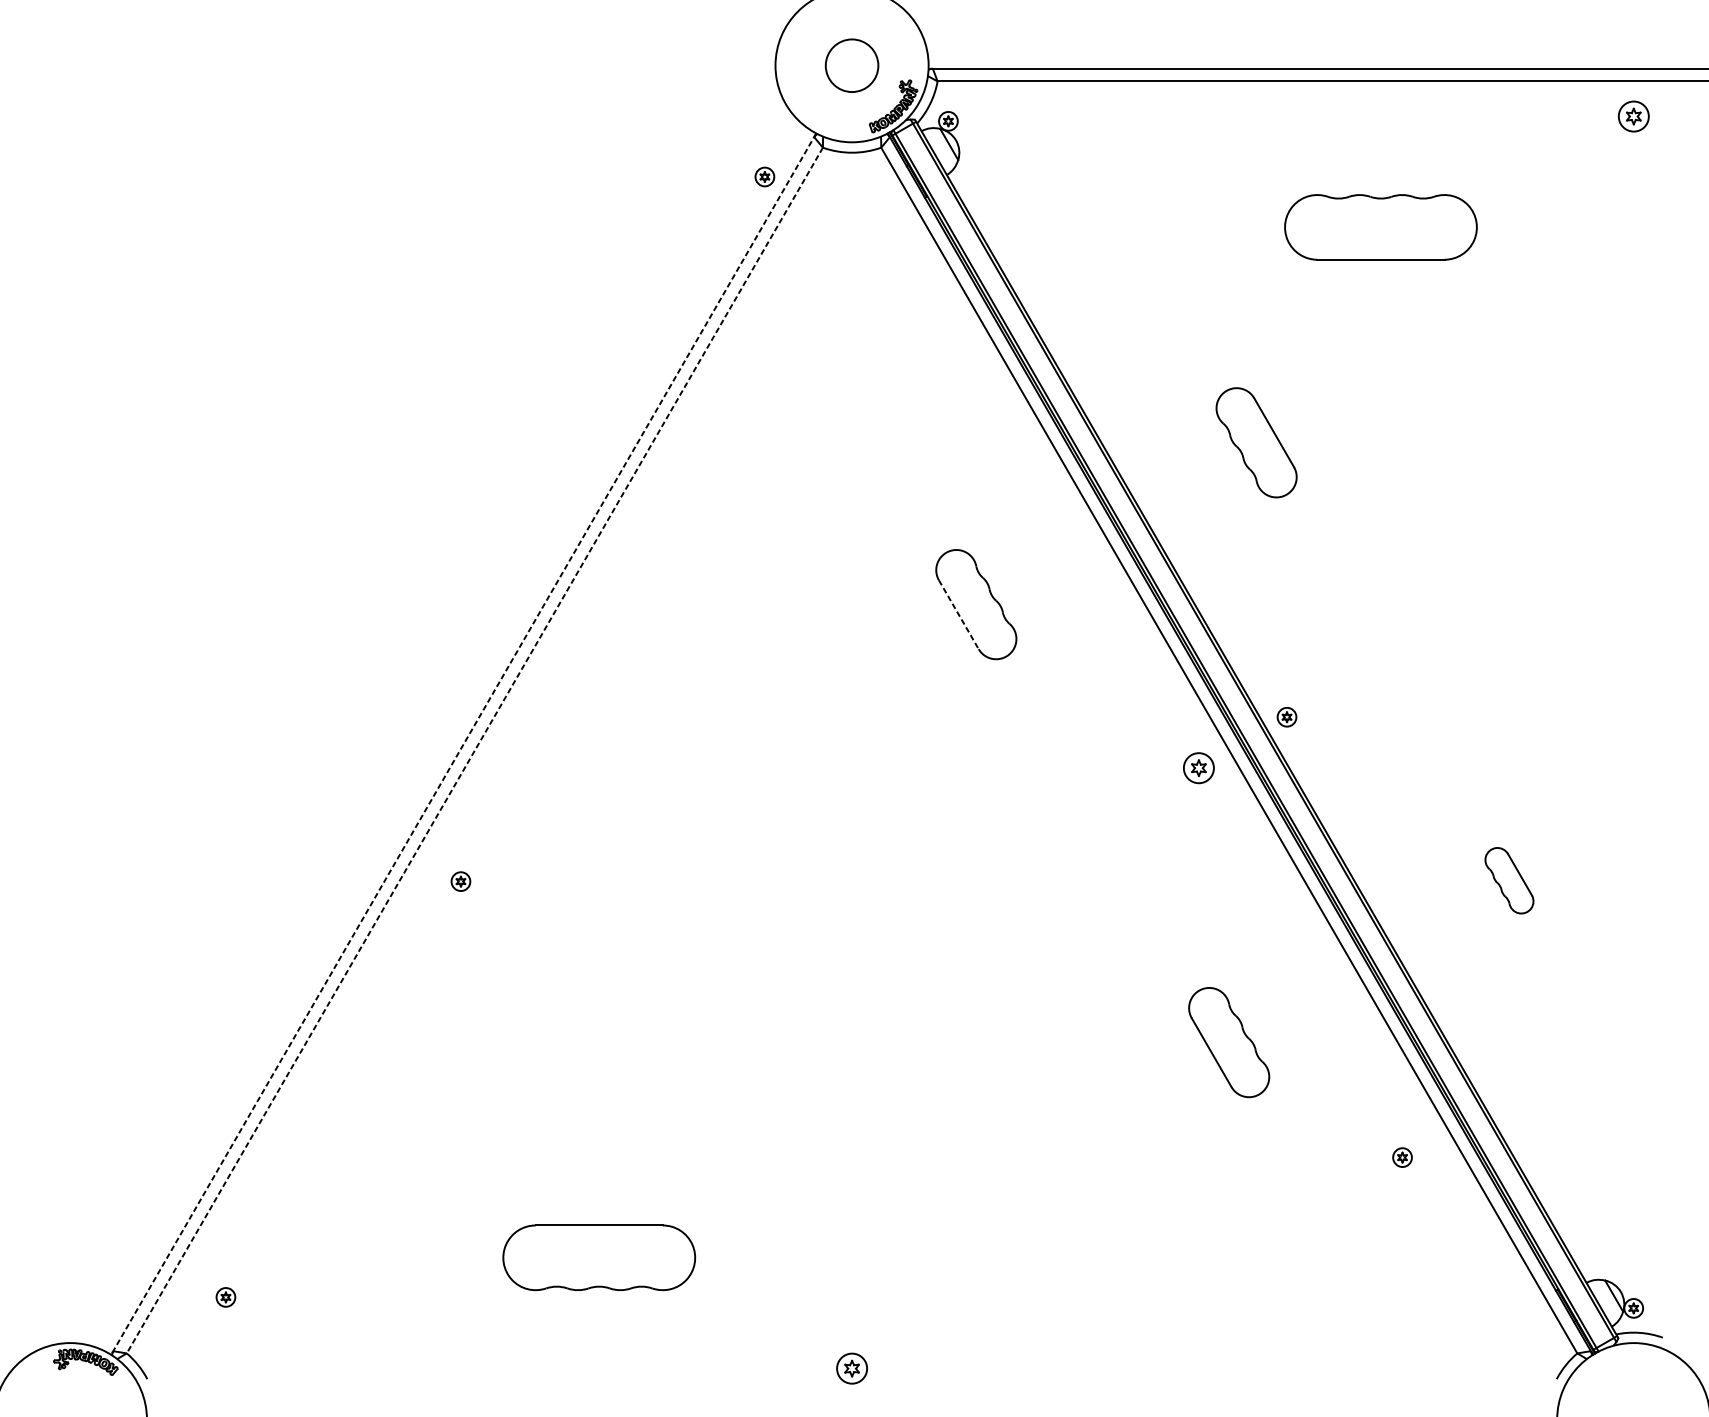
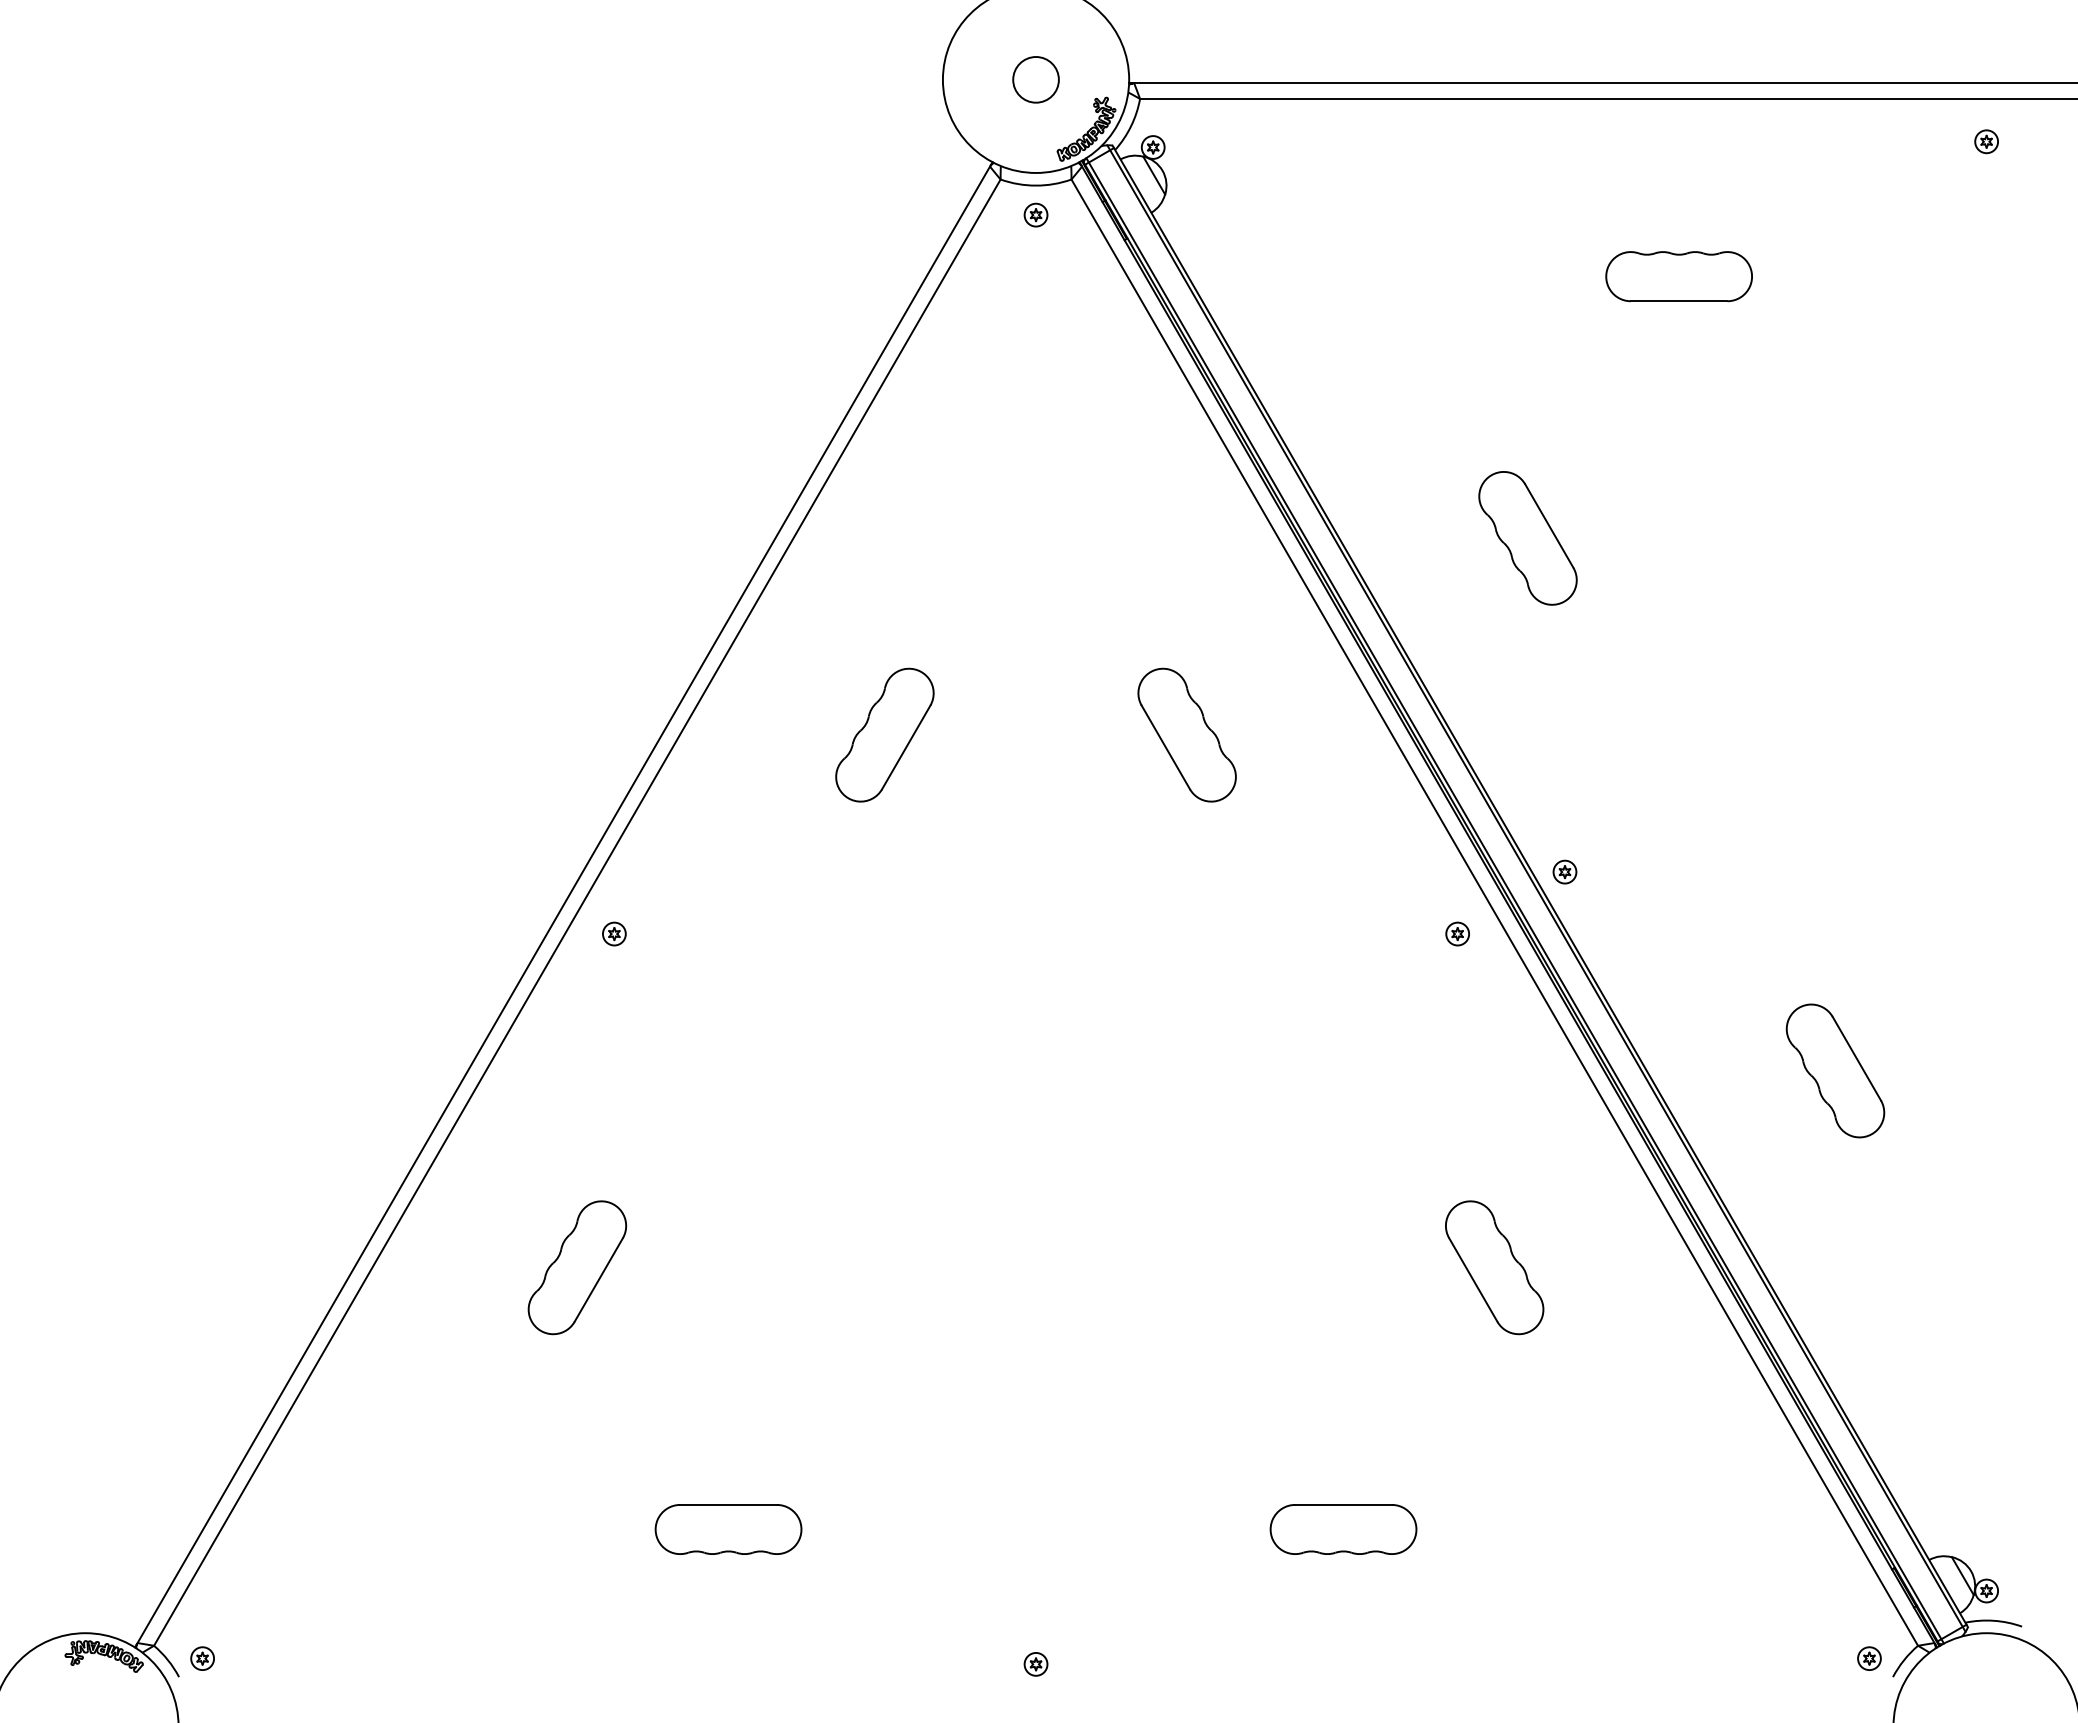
circle: (851, 65) -> (1035, 79), size x0.71
part: (1633, 116) -> (1986, 141), size x0.62
part: (764, 176) -> (1035, 214), moved
part: (1380, 227) -> (1678, 276), size x0.62
part: (727, 604) -> (884, 734), added
line: (959, 614) -> (1166, 747), dashed -> solid
line: (463, 743) -> (563, 904), dashed -> solid
line: (475, 750) -> (577, 912), dashed -> solid
part: (1198, 767) -> (1457, 933), size x0.62
part: (1509, 880) -> (1835, 1070), size x1.67
part: (461, 881) -> (614, 933), moved
part: (475, 1042) -> (577, 1267), added
part: (1402, 1157) -> (1869, 1658), moved
part: (599, 1257) -> (728, 1529), size x0.62
part: (1104, 1257) -> (1343, 1529), added
part: (225, 1297) -> (202, 1658), moved
part: (851, 1368) -> (1035, 1664), size x0.62

